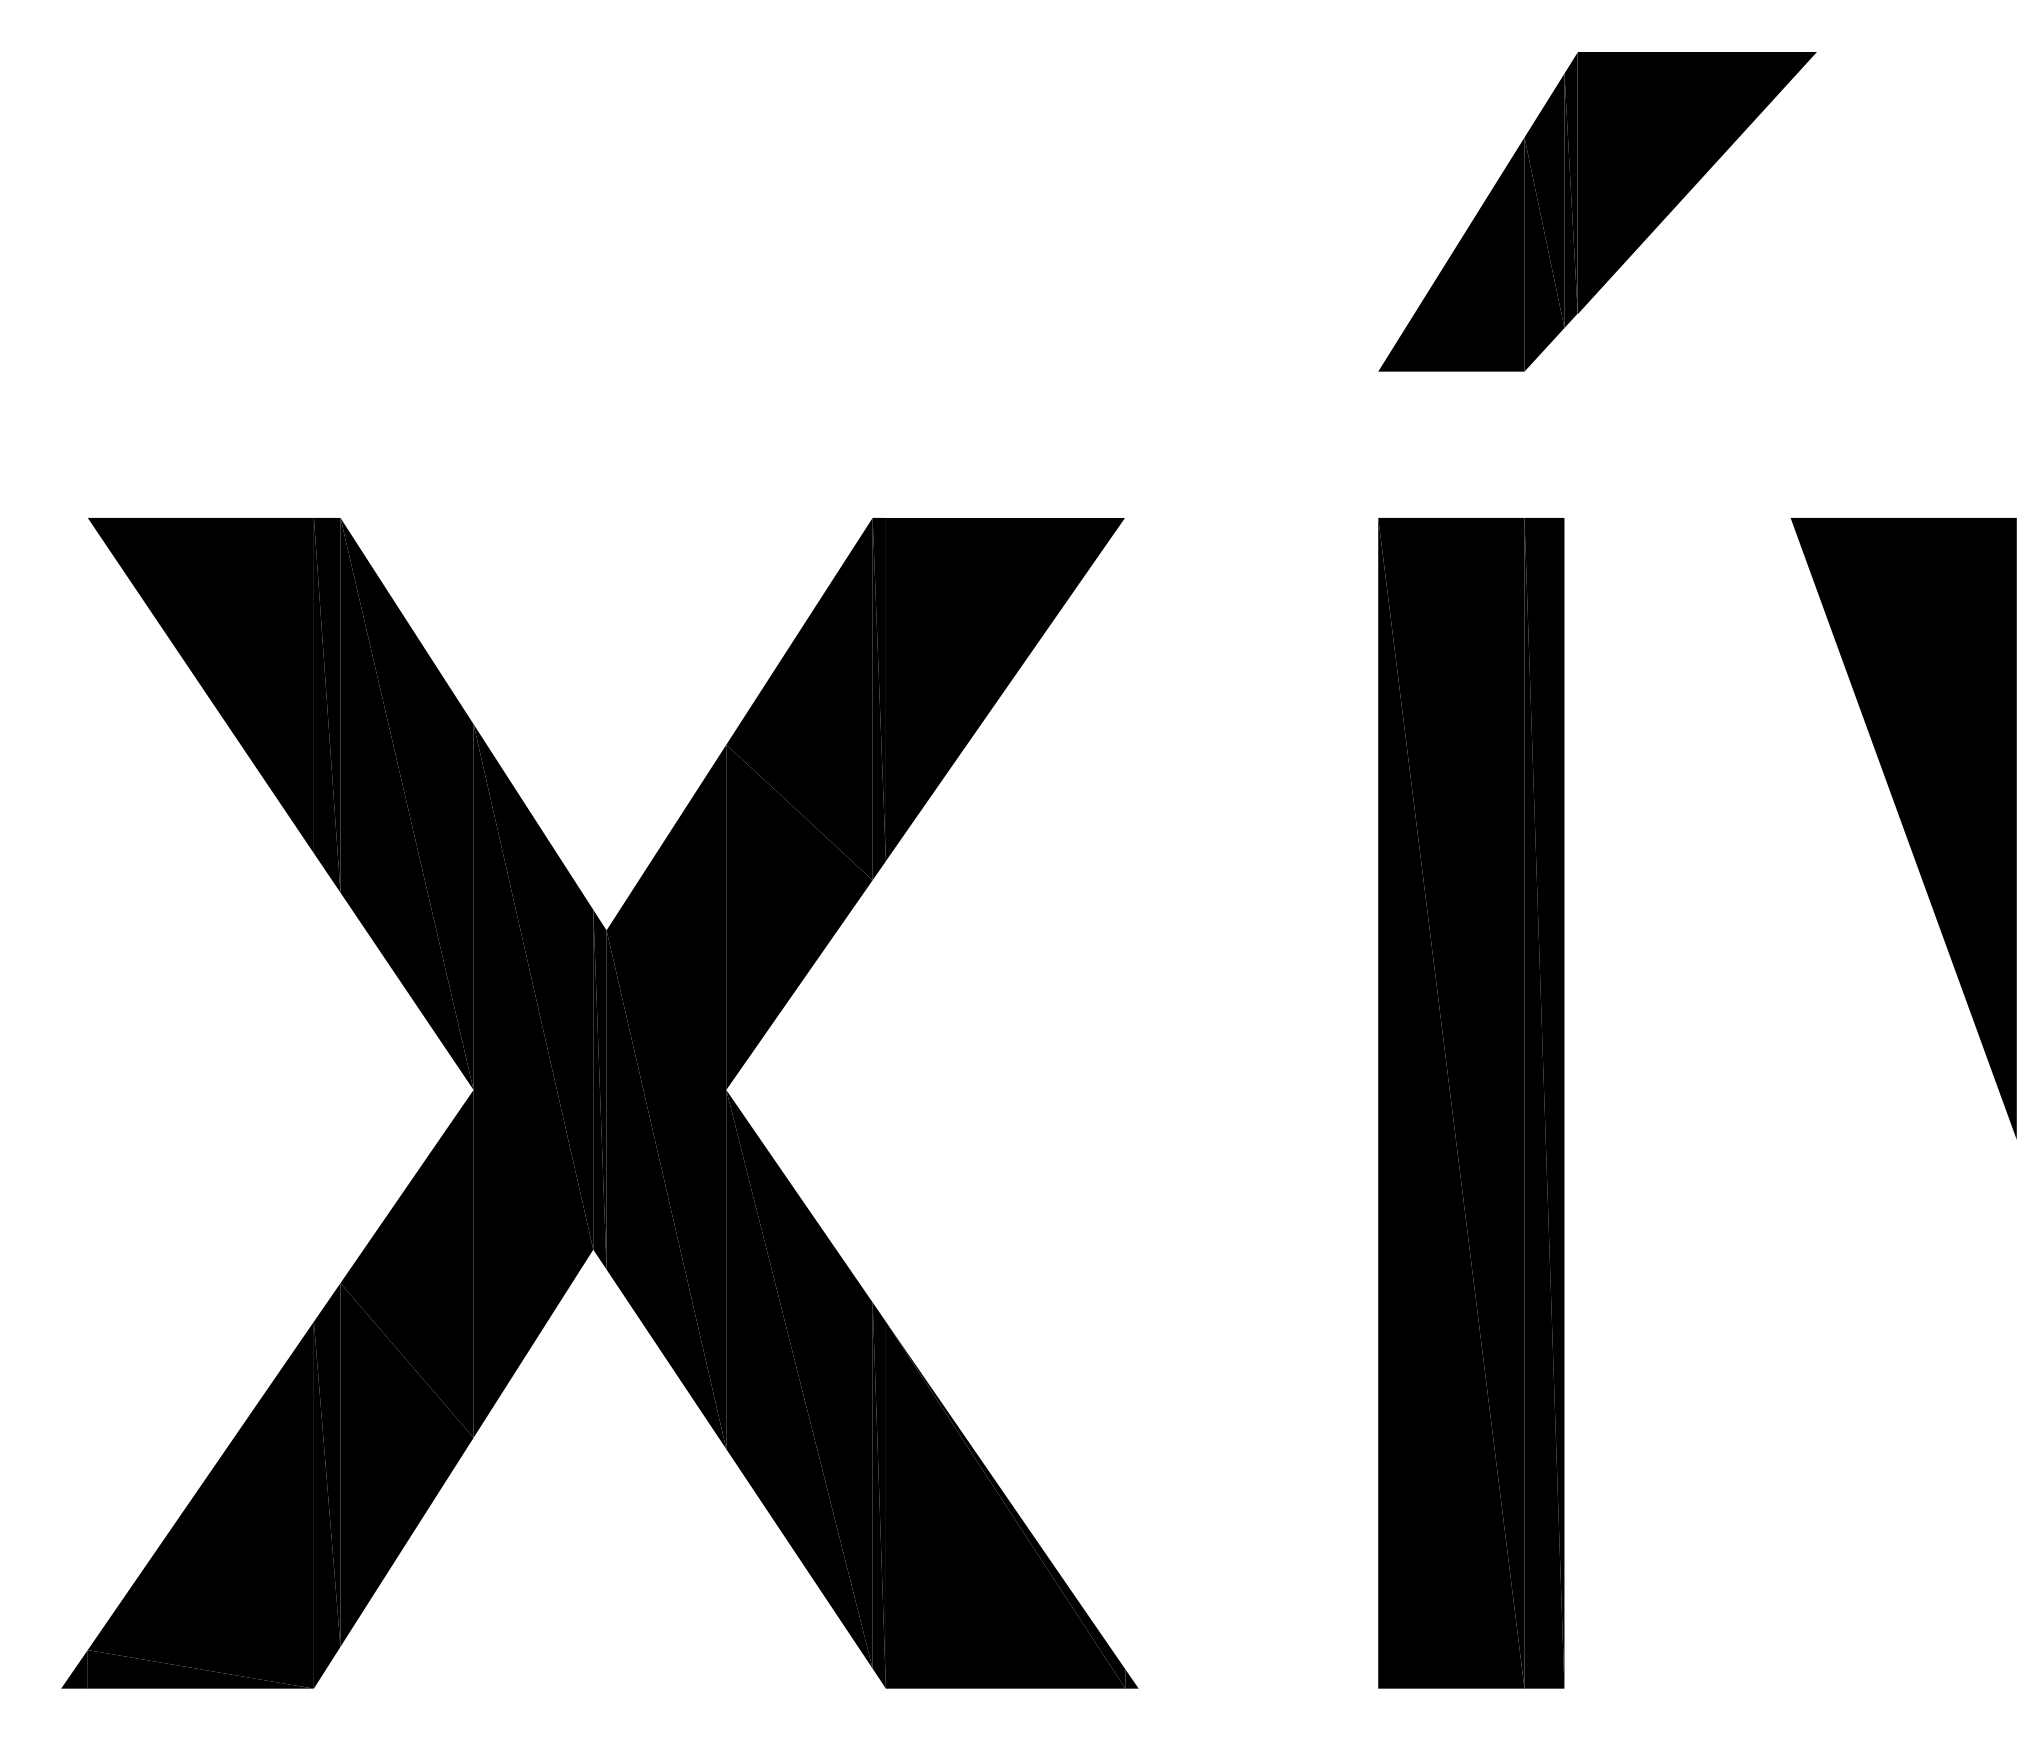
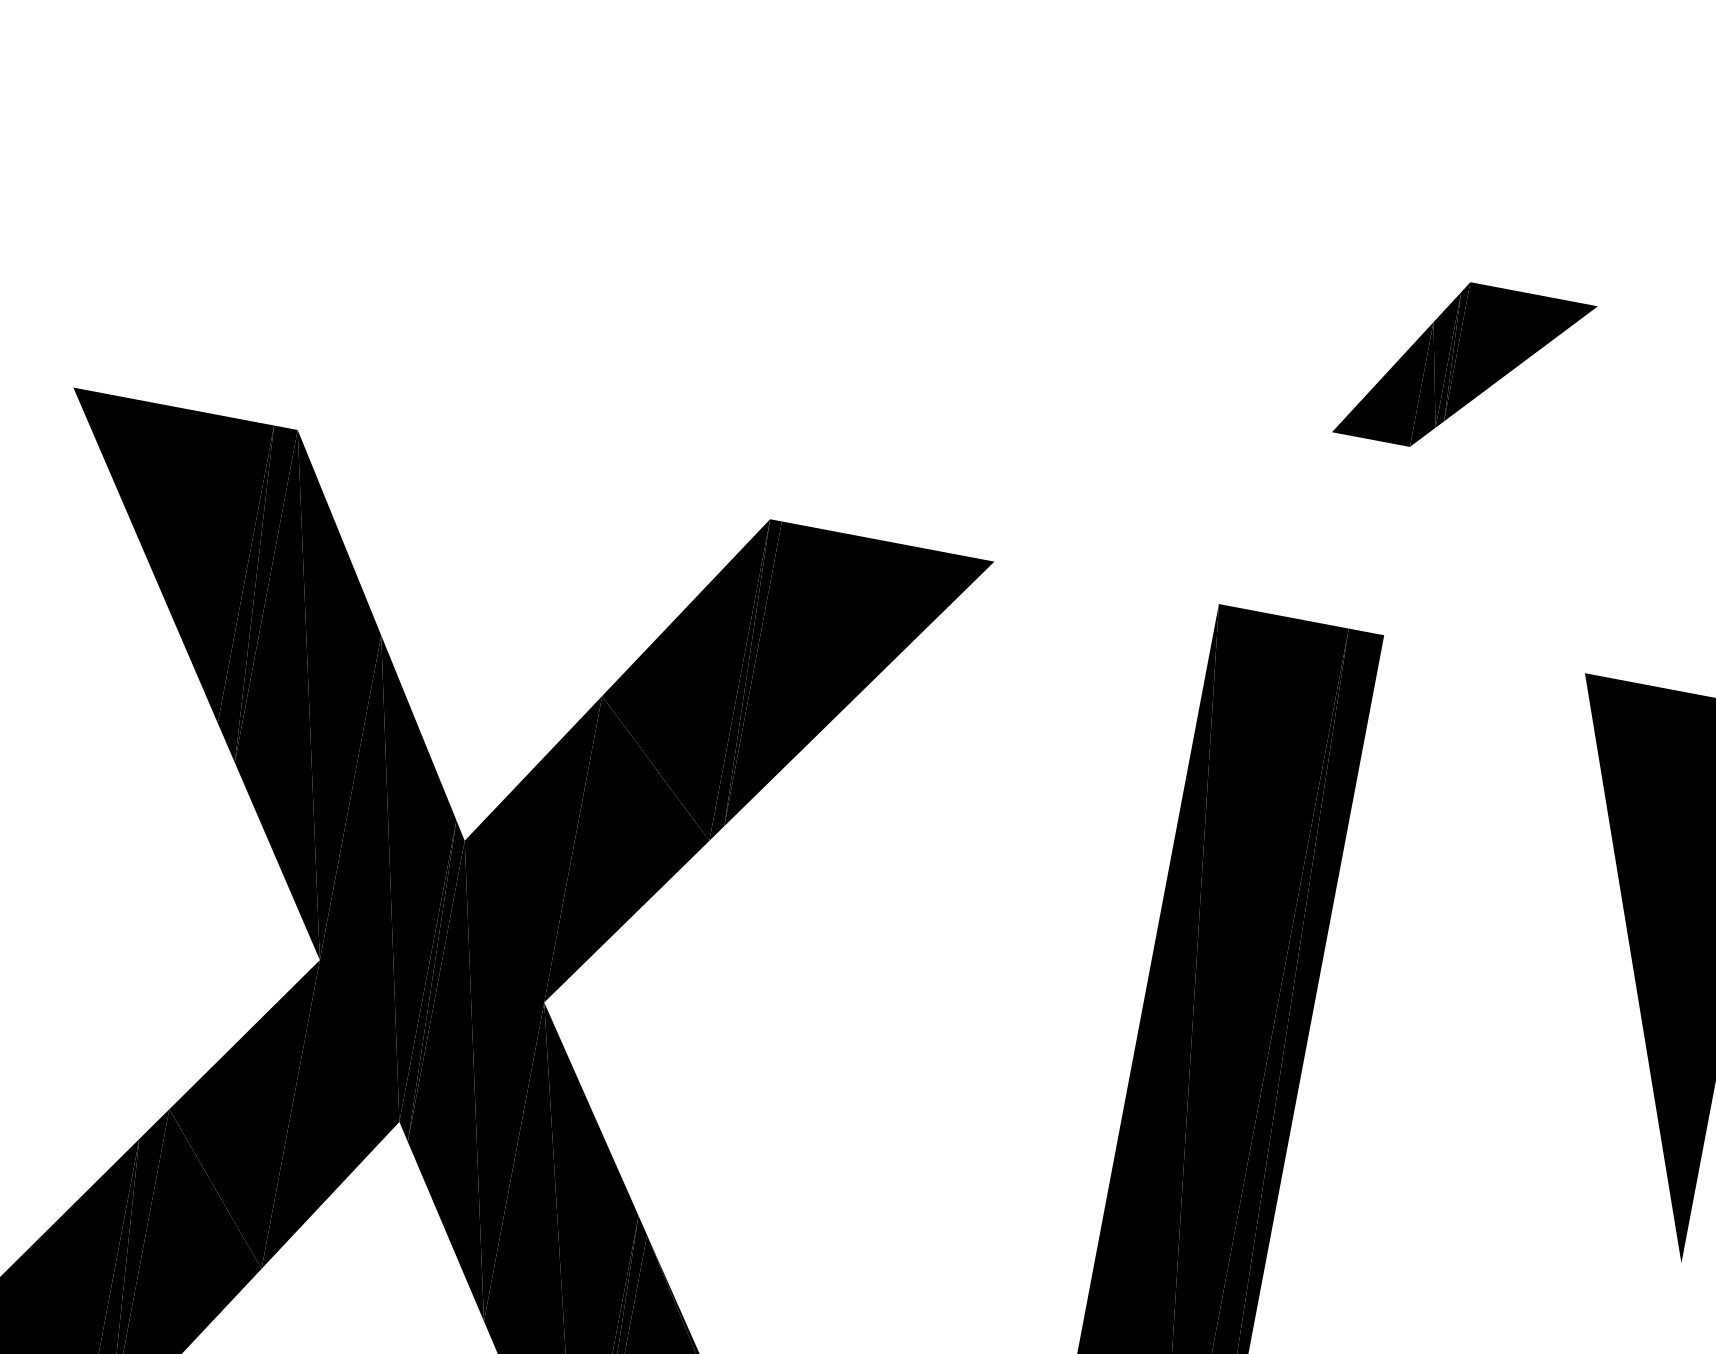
part: (1597, 211) -> (1464, 368), size x0.6

